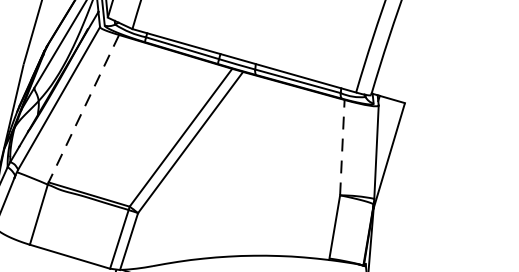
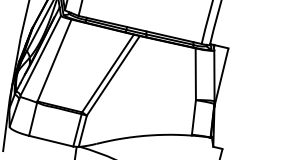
line: (83, 108) -> (54, 60), dashed -> solid
line: (341, 148) -> (195, 74), dashed -> solid

